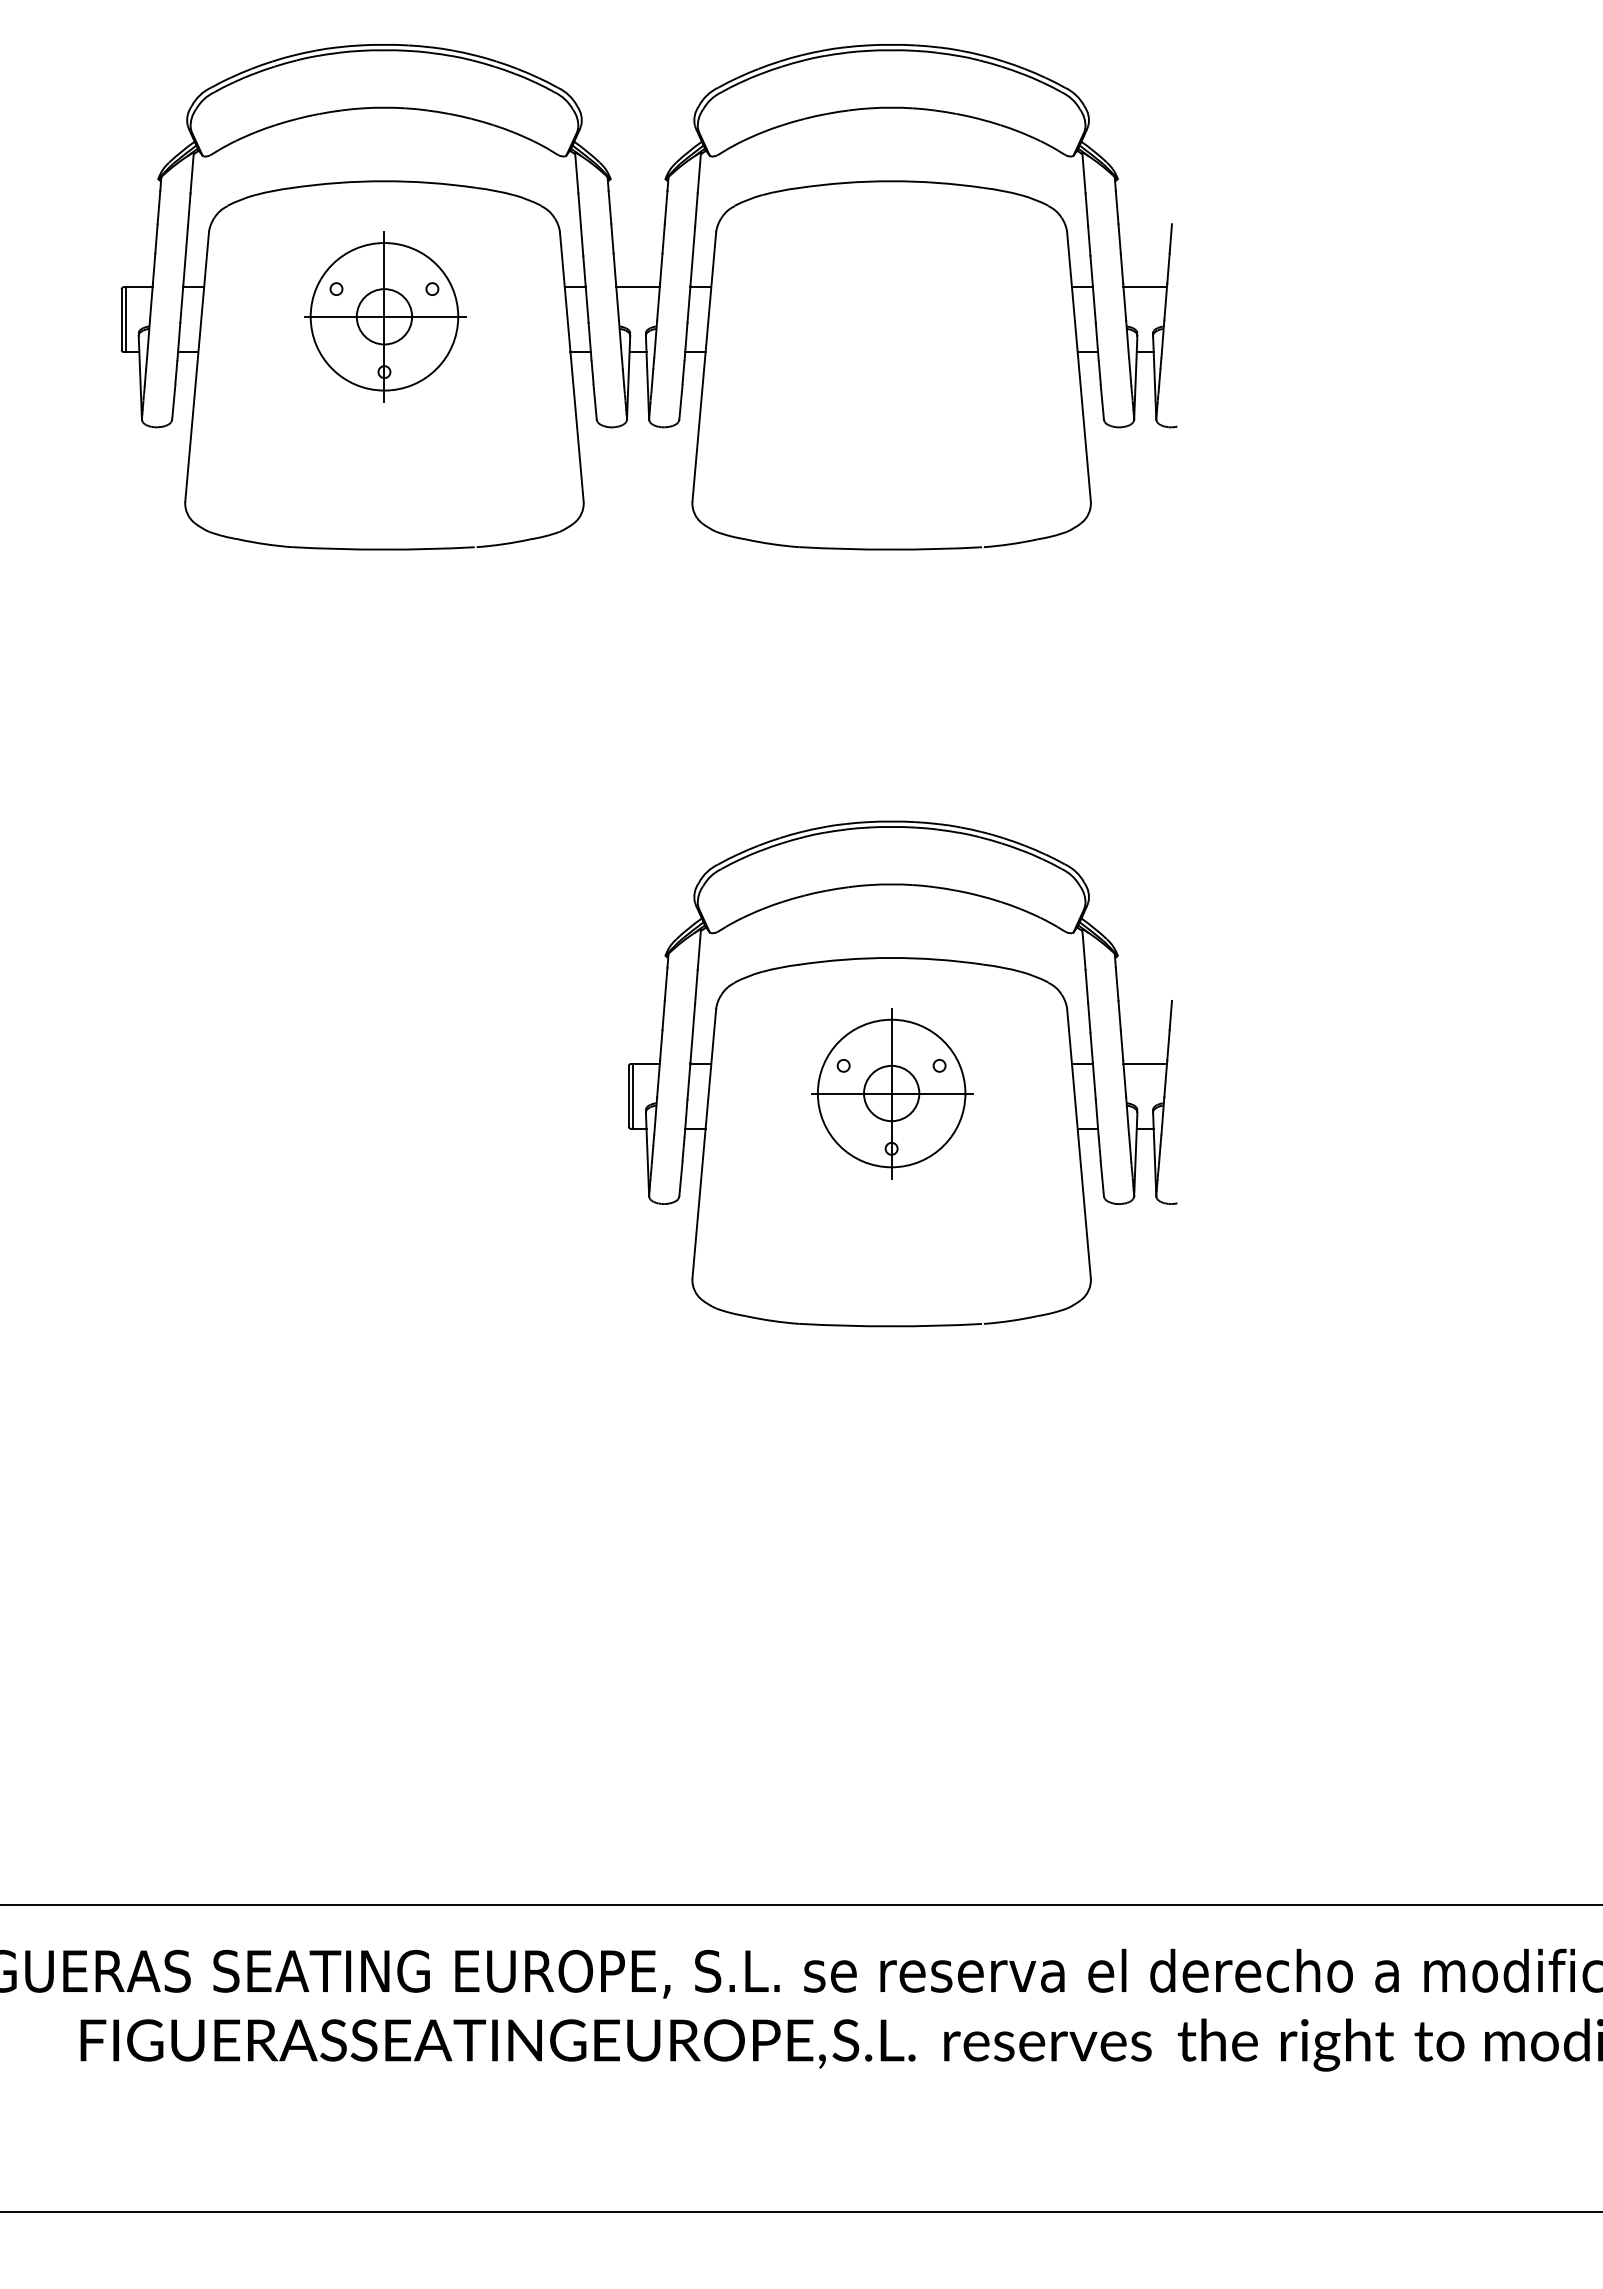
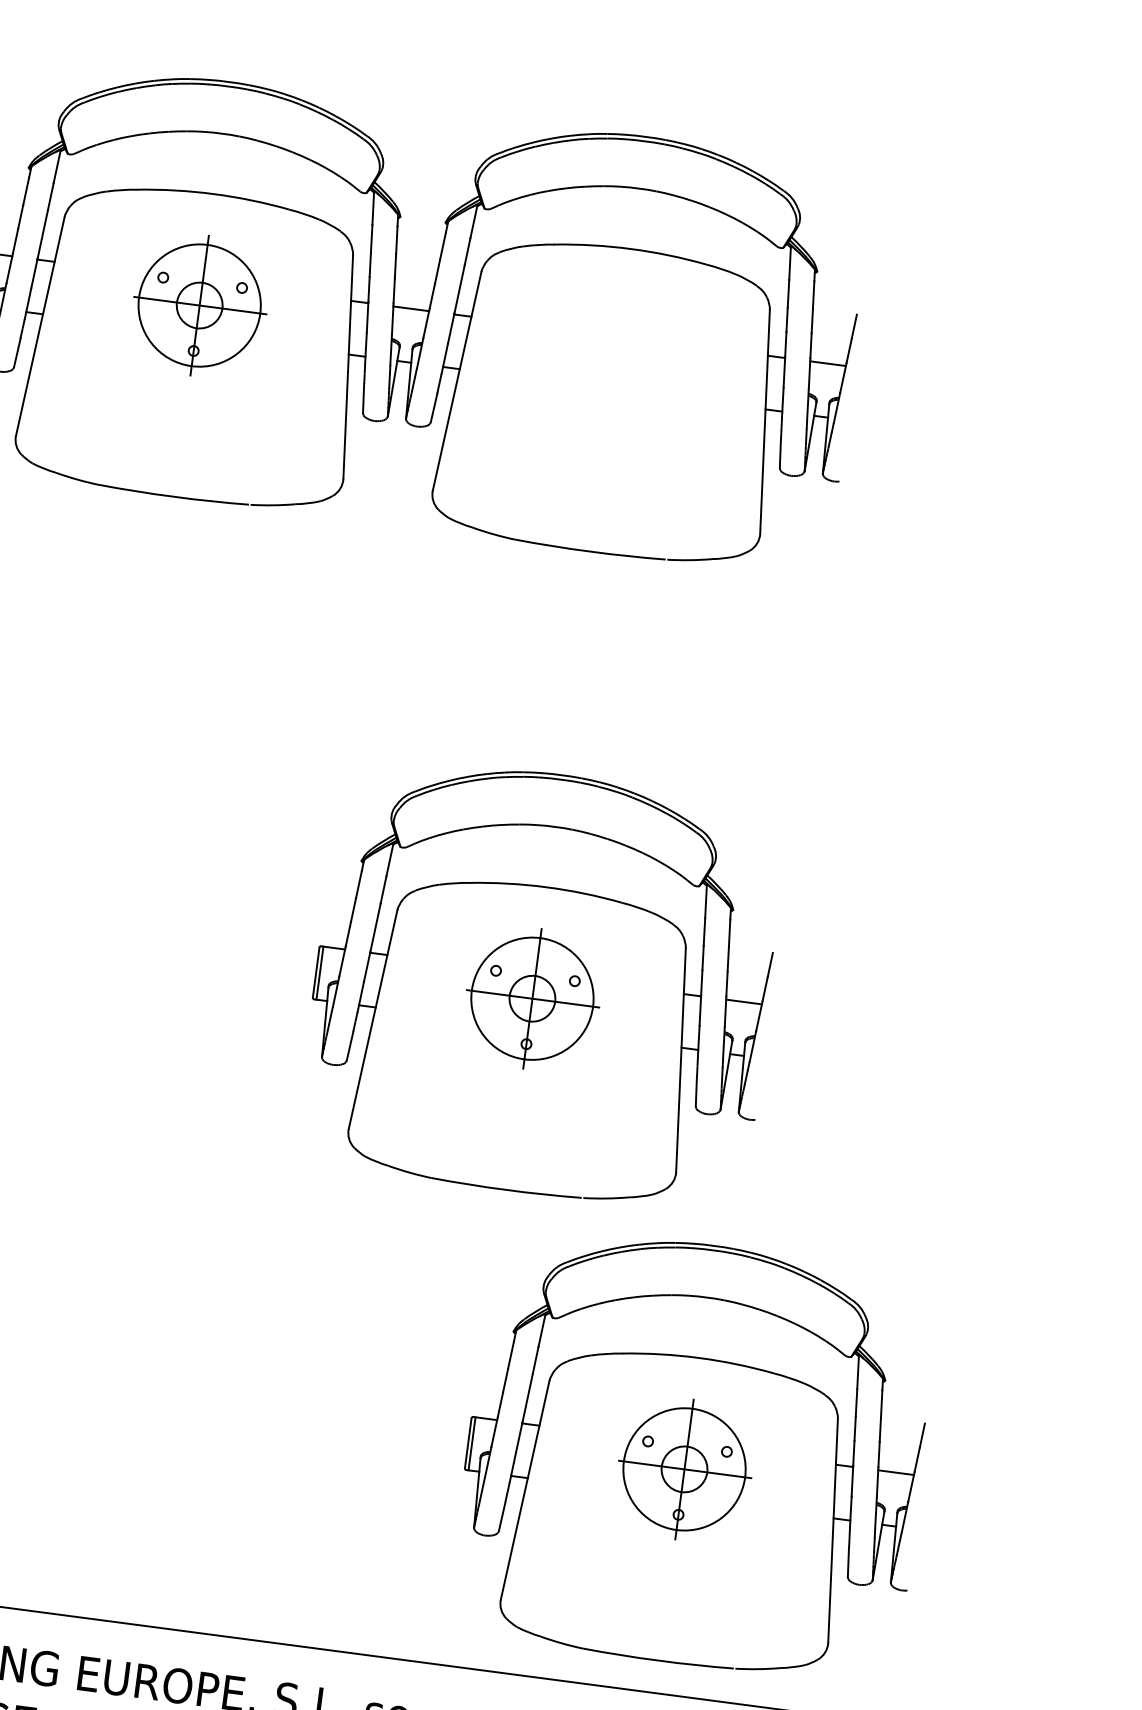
part: (1158, 1612) -> (695, 1454), added

